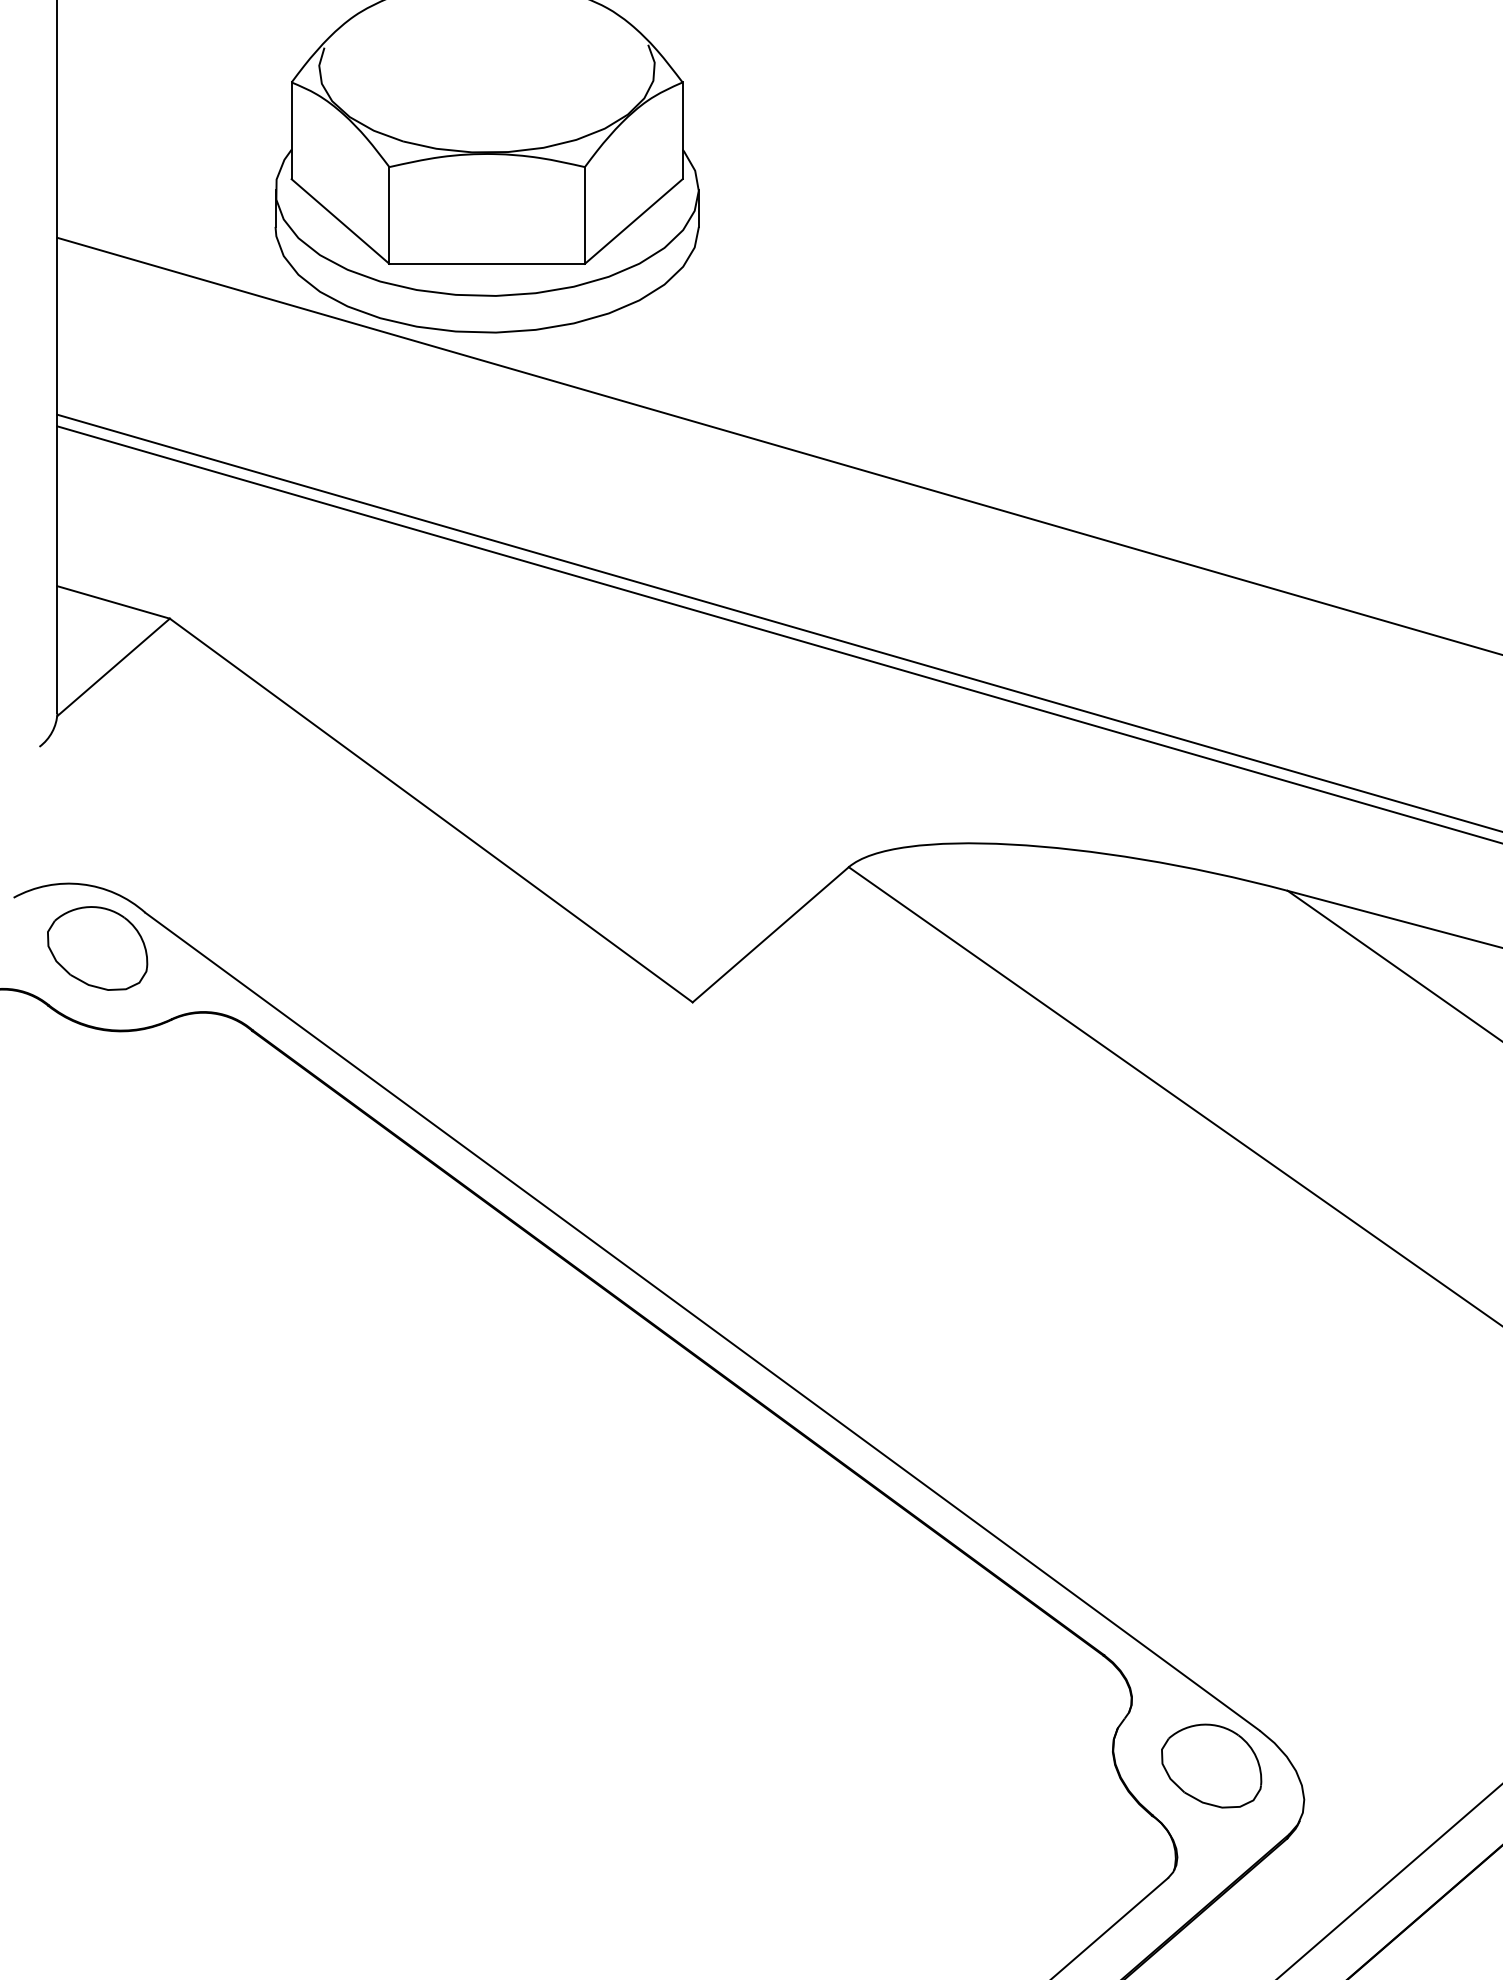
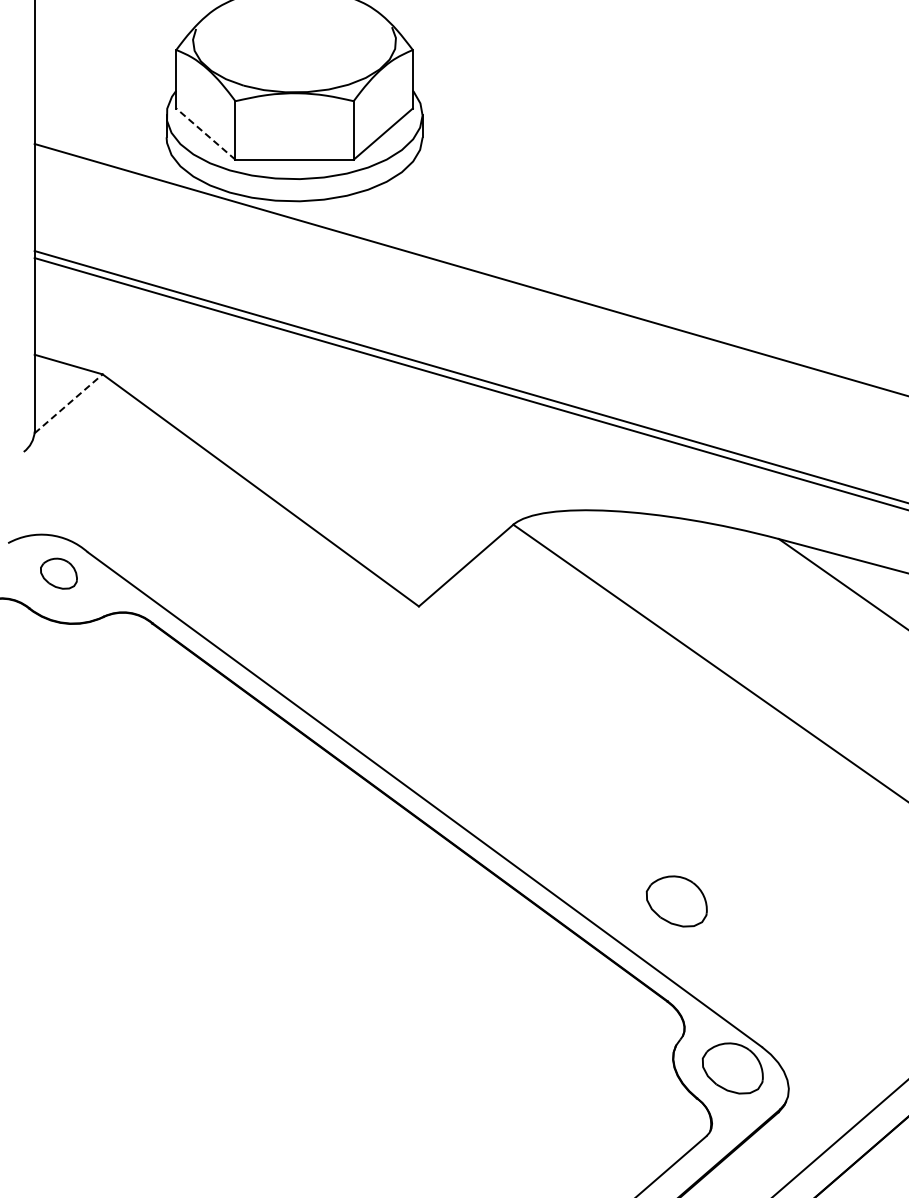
line: (339, 220) -> (205, 133), solid -> dashed
line: (115, 666) -> (69, 403), solid -> dashed
part: (96, 947) -> (58, 573), size x0.6
part: (1118, 1490) -> (676, 901), added

